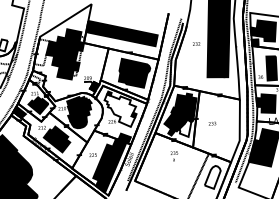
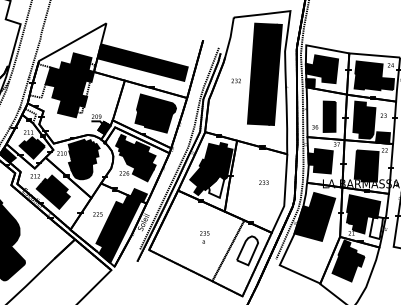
fill: (120, 110) -> (135, 159), added
text: (212, 123) -> (263, 182), moved
text: (174, 156) -> (204, 237), moved

